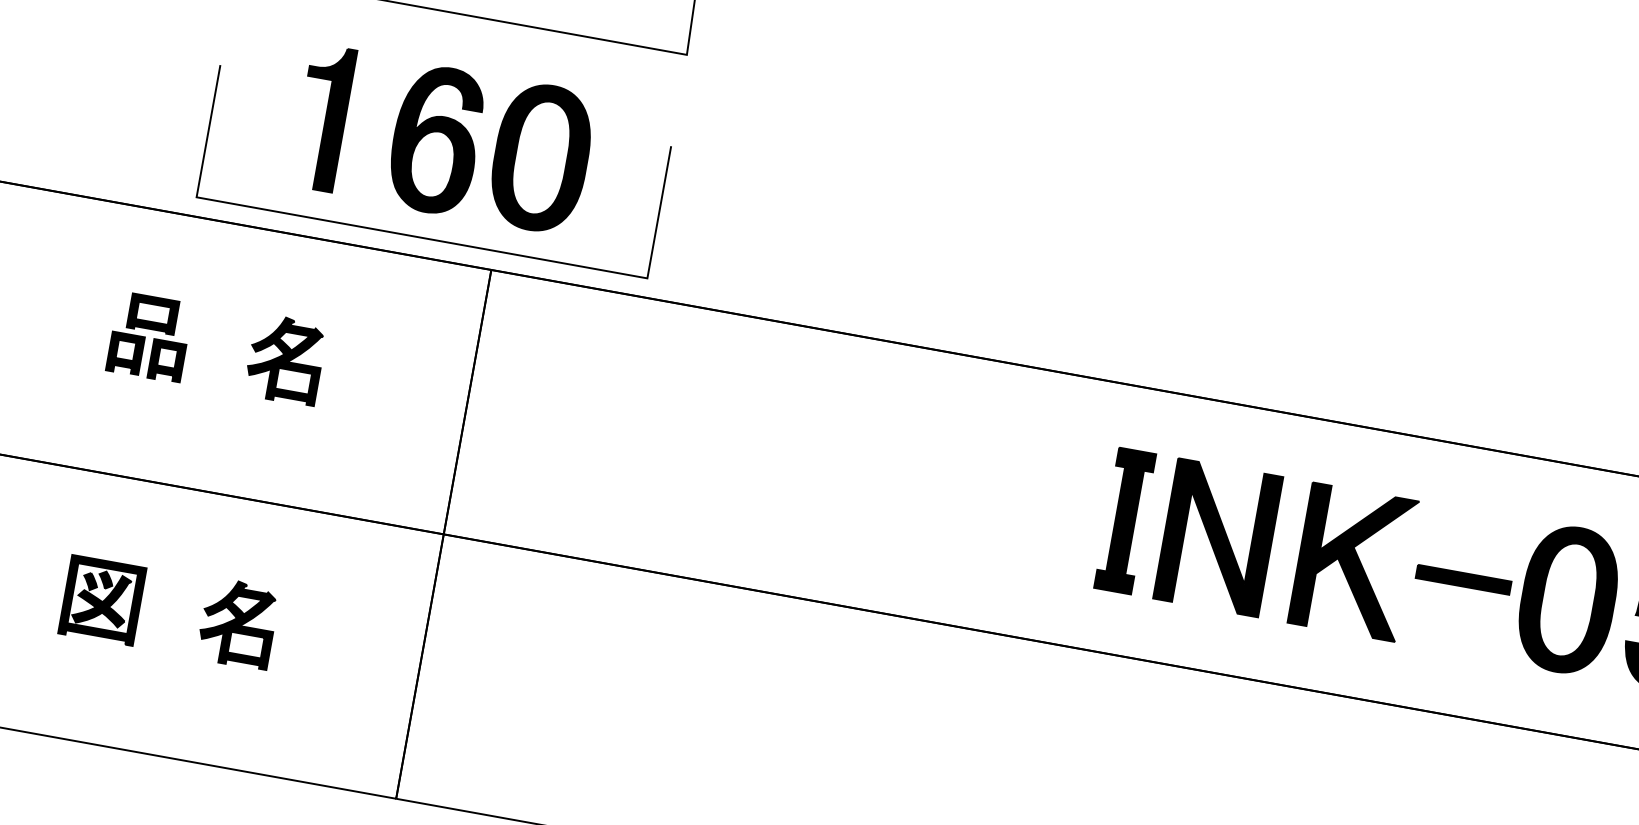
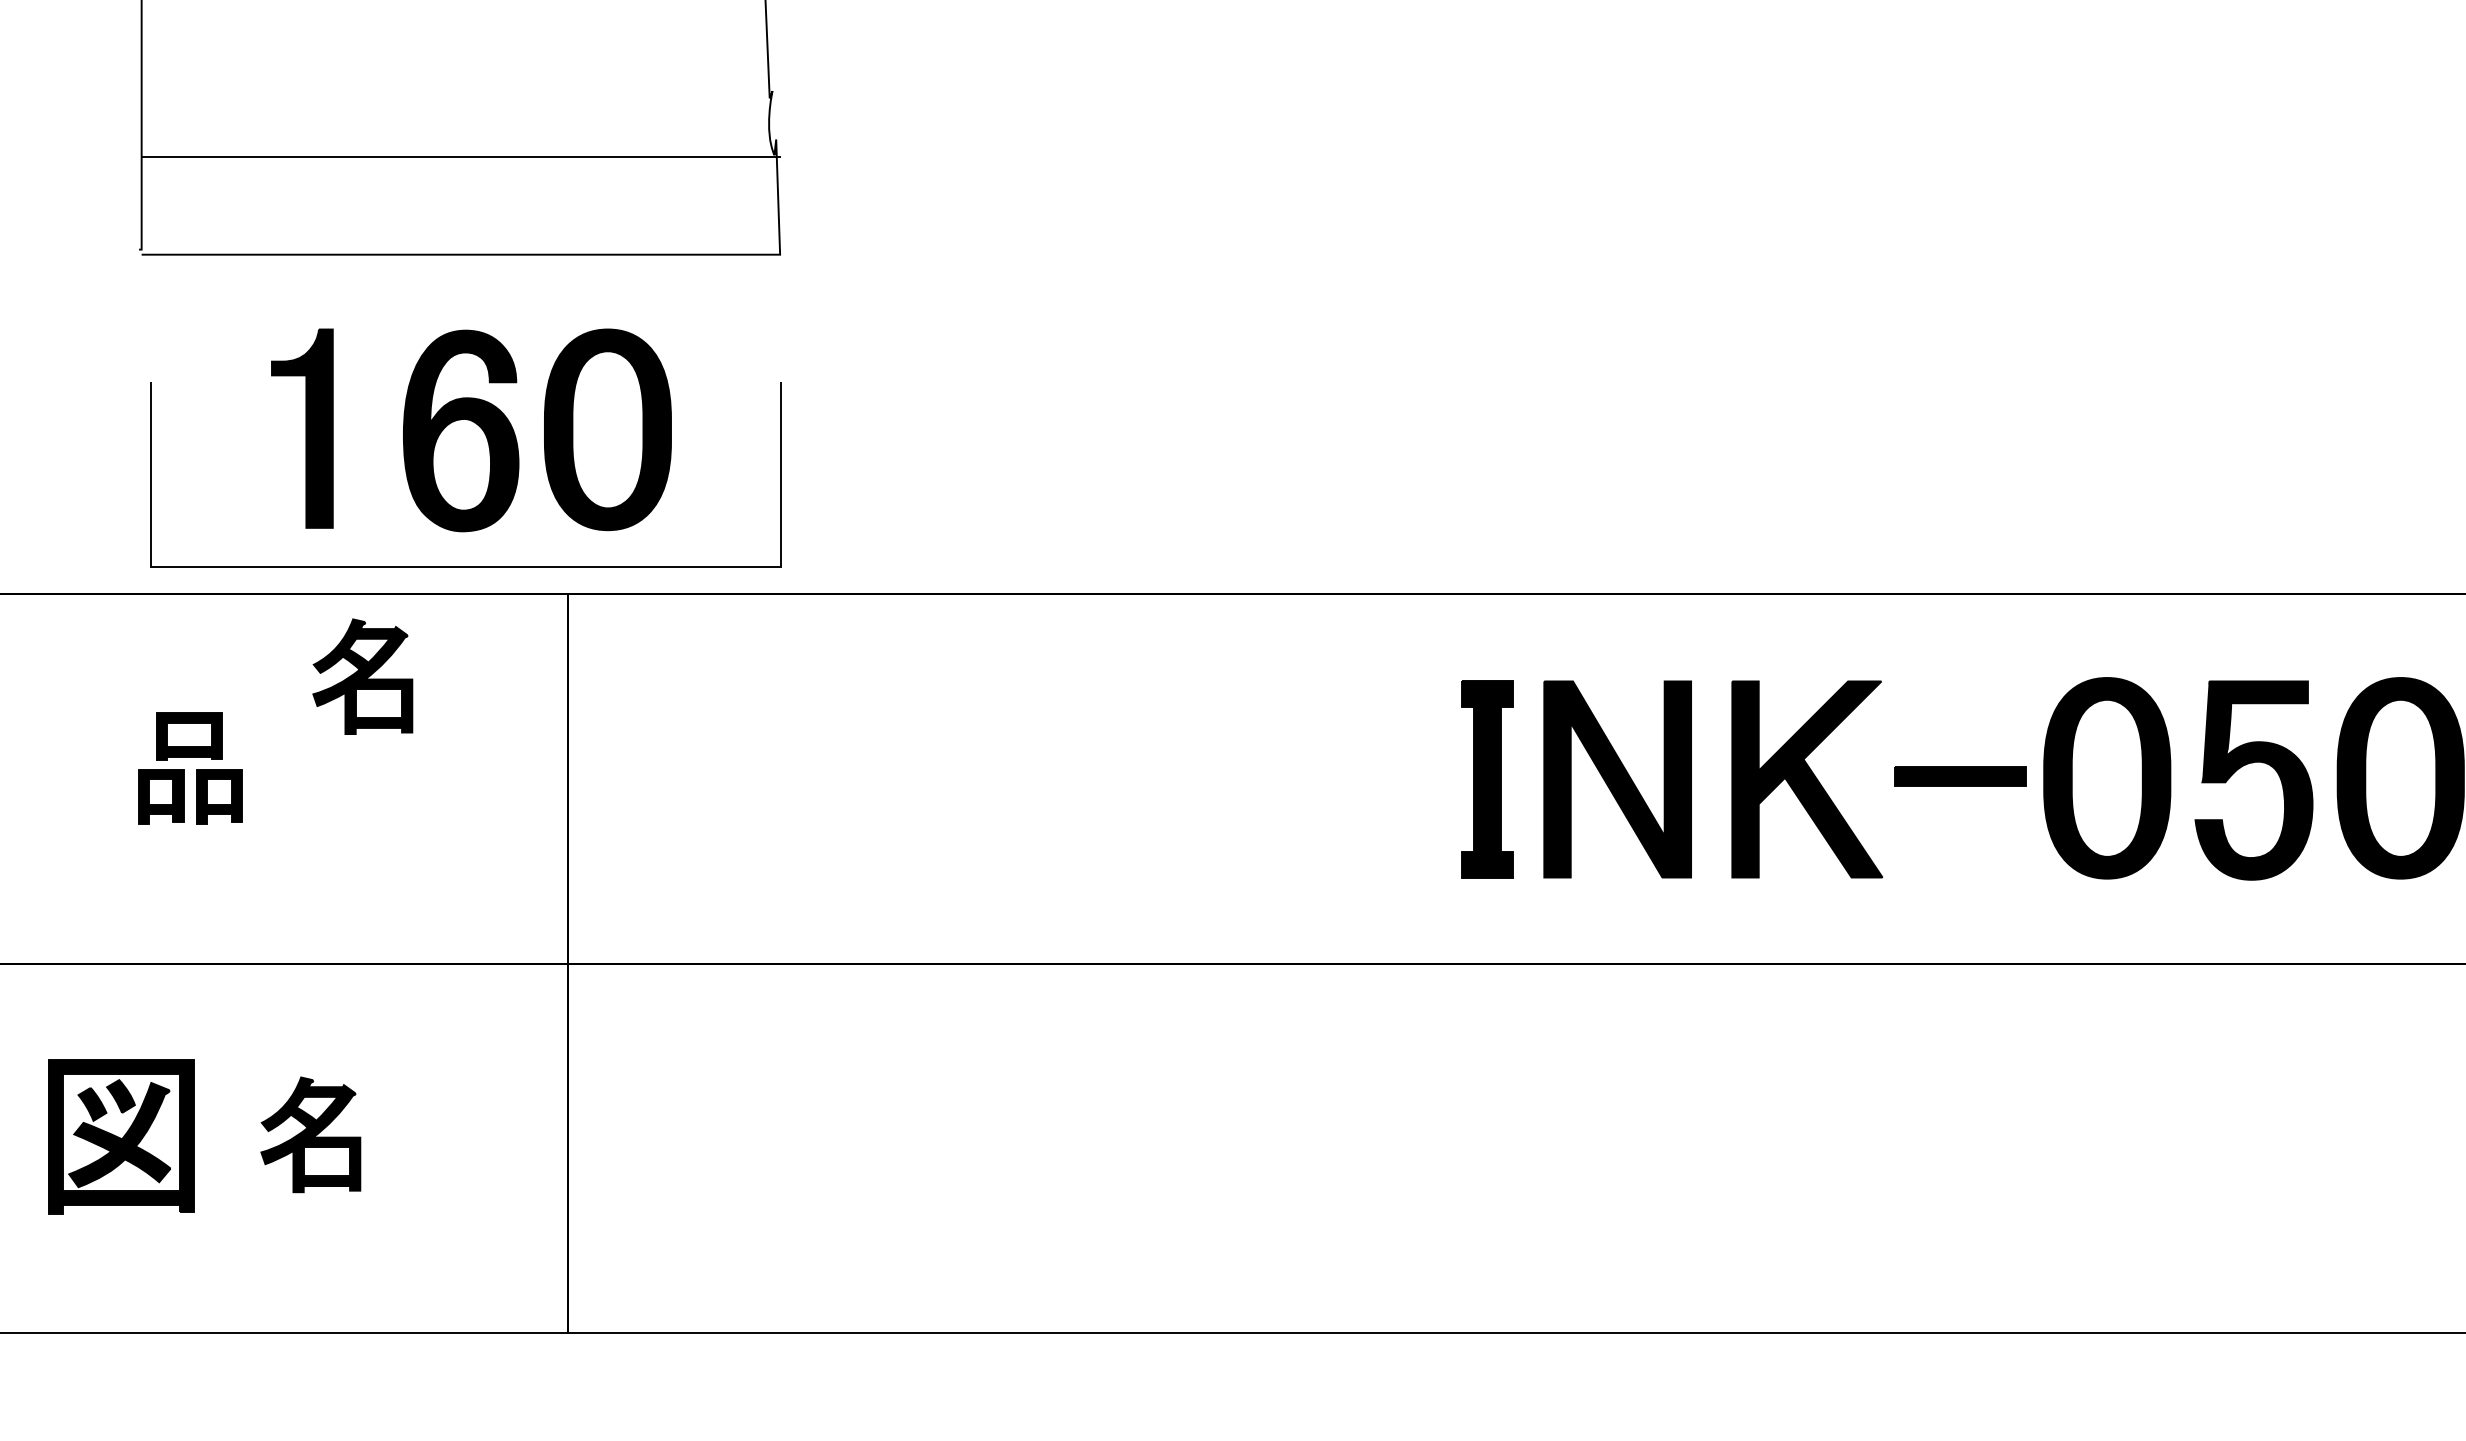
part: (145, 337) -> (184, 769), moved
part: (285, 359) -> (362, 676), moved
part: (101, 600) -> (120, 1136), size x1.4

